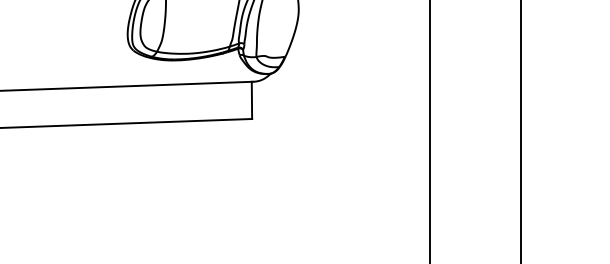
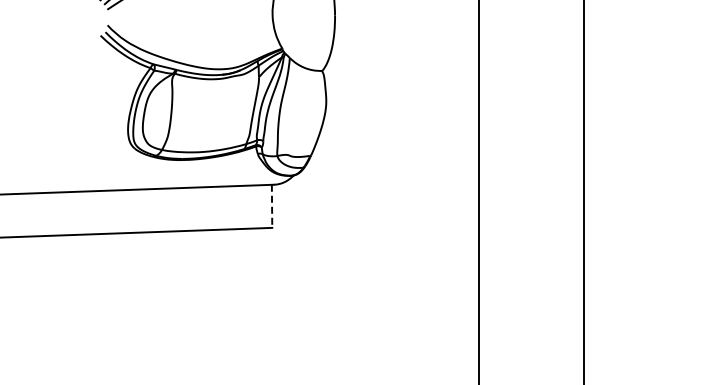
line: (252, 100) -> (272, 206), solid -> dashed

